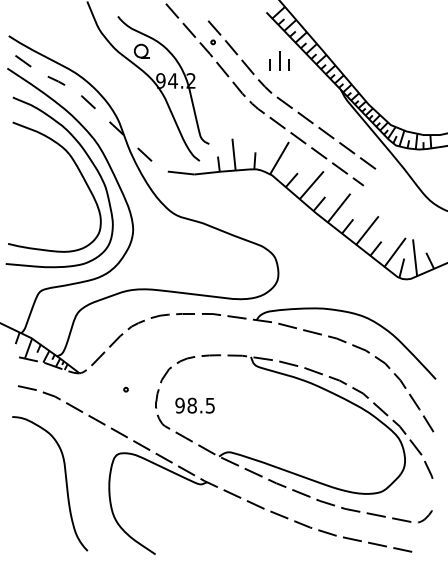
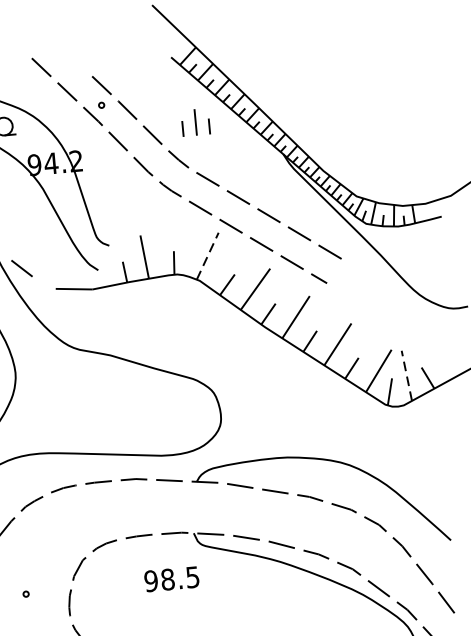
line: (279, 158) -> (207, 256), solid -> dashed
line: (415, 257) -> (407, 375), solid -> dashed
text: (194, 405) -> (171, 579), moved

